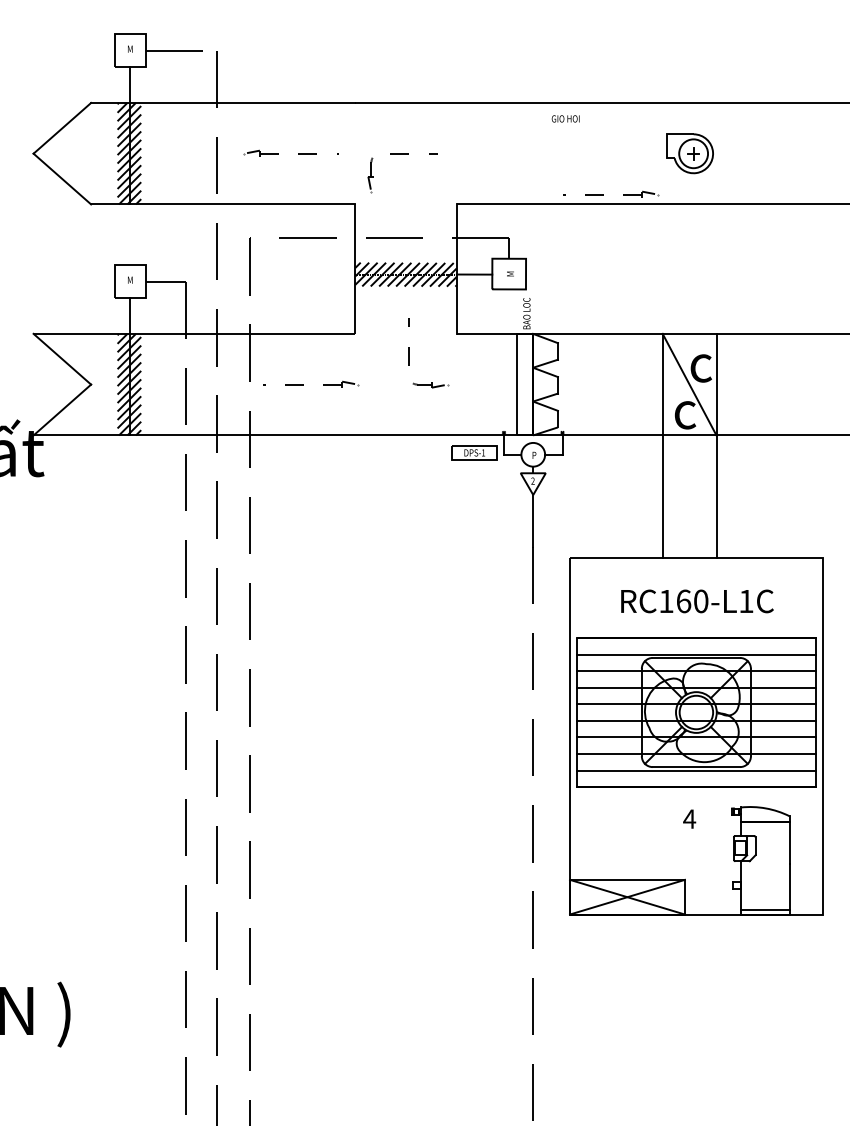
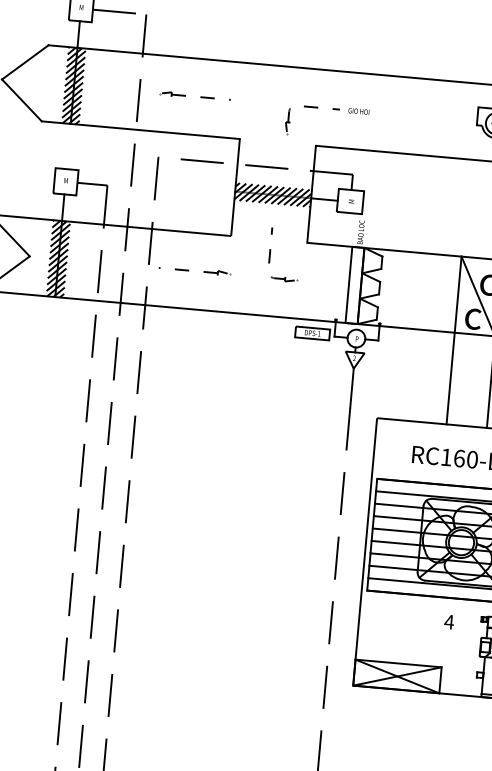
text: (565, 118) -> (358, 111), moved
part: (402, 154) -> (312, 107), moved
part: (603, 194) -> (426, 148), removed

